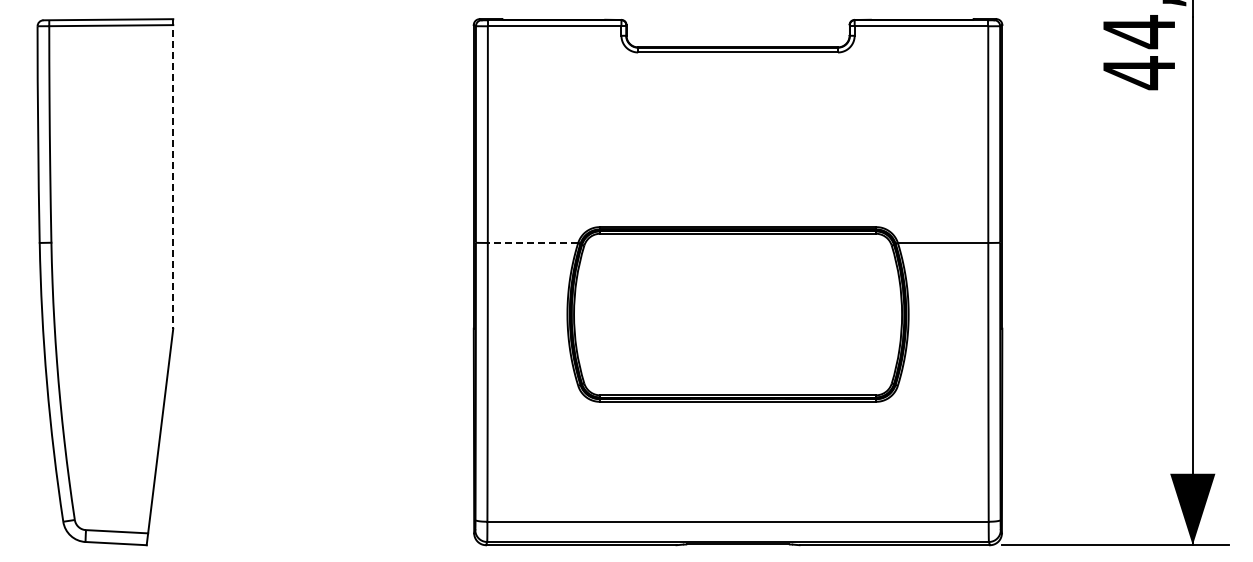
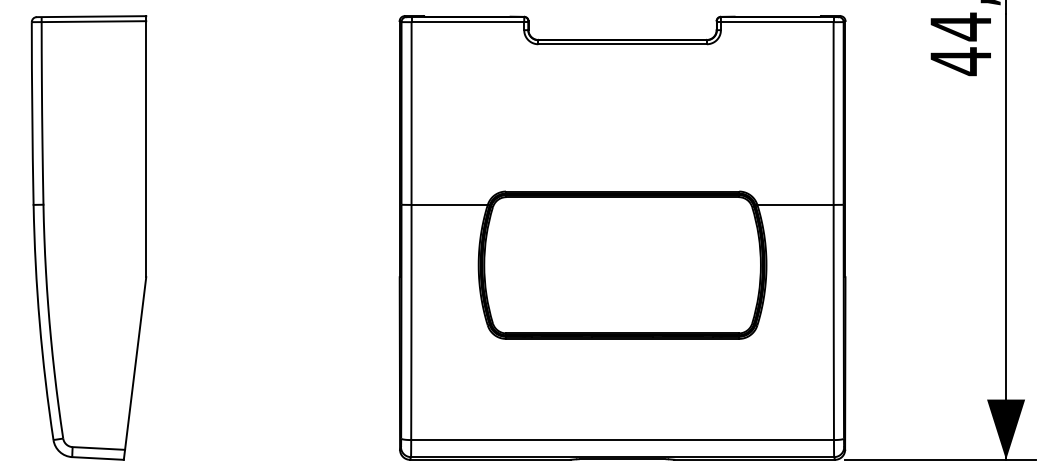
line: (173, 173) -> (146, 146), dashed -> solid
line: (532, 242) -> (449, 204), dashed -> solid

